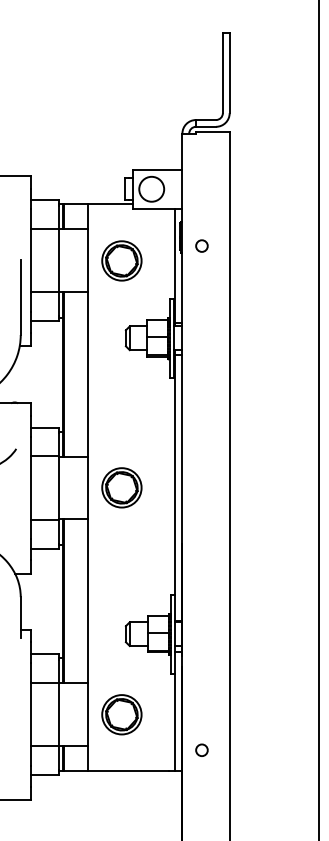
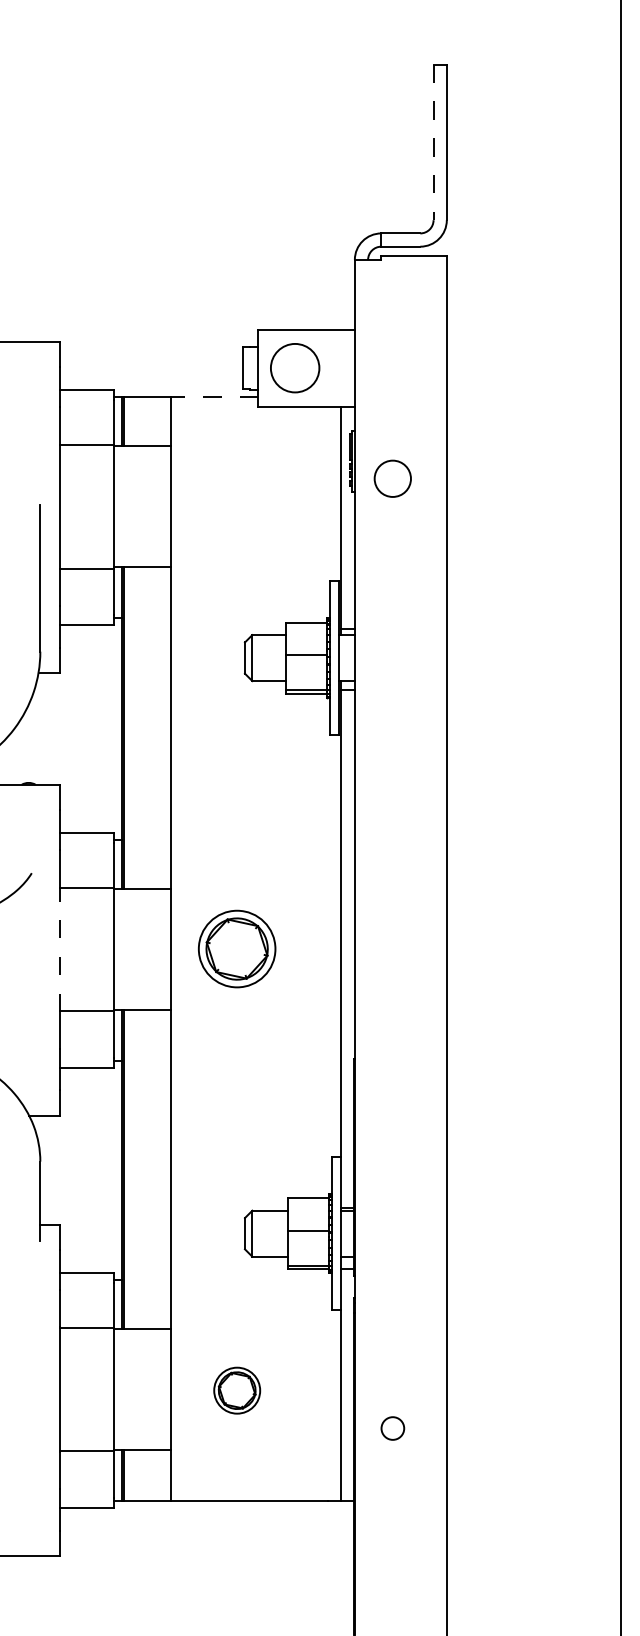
line: (222, 73) -> (432, 142), solid -> dashed
line: (109, 204) -> (212, 397), solid -> dashed
circle: (201, 245) -> (391, 477), size x1.6
part: (121, 260) -> (236, 506), removed
line: (31, 487) -> (61, 948), solid -> dashed
part: (121, 714) -> (236, 1389), size x0.6
circle: (201, 749) -> (391, 1426), moved

